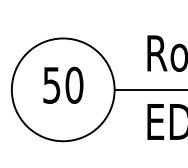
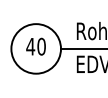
text: (51, 84) -> (30, 46), 50 -> 40

